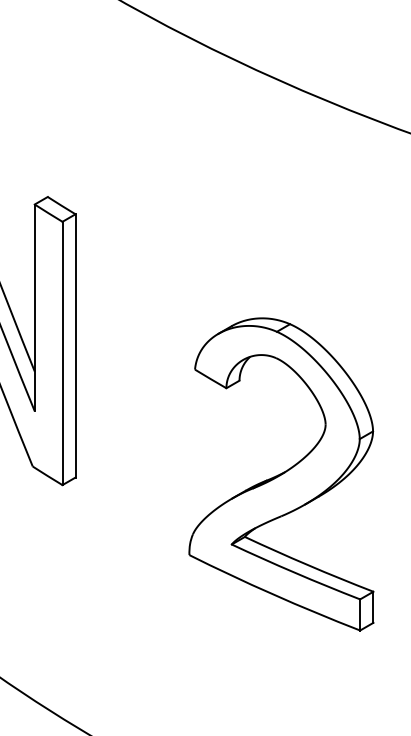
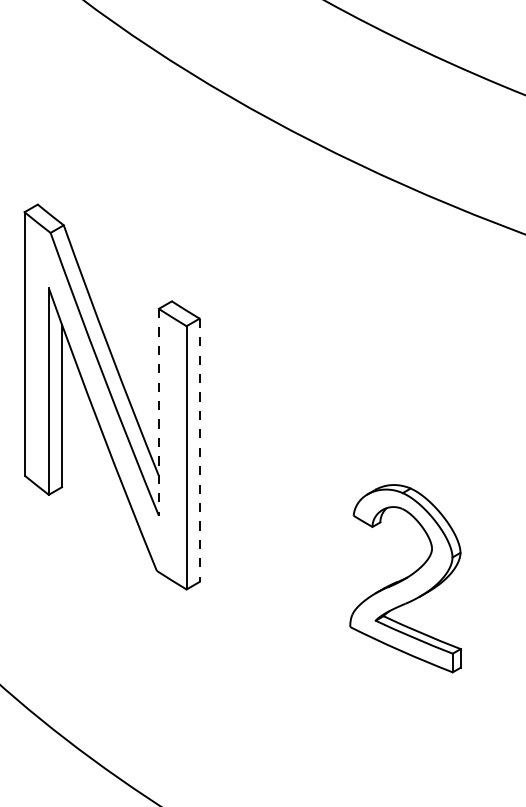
line: (34, 308) -> (158, 412), solid -> dashed
line: (75, 346) -> (199, 450), solid -> dashed
part: (281, 474) -> (405, 578), size x0.6

